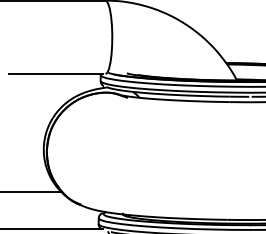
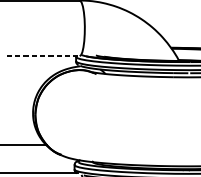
line: (55, 74) -> (41, 56), solid -> dashed

